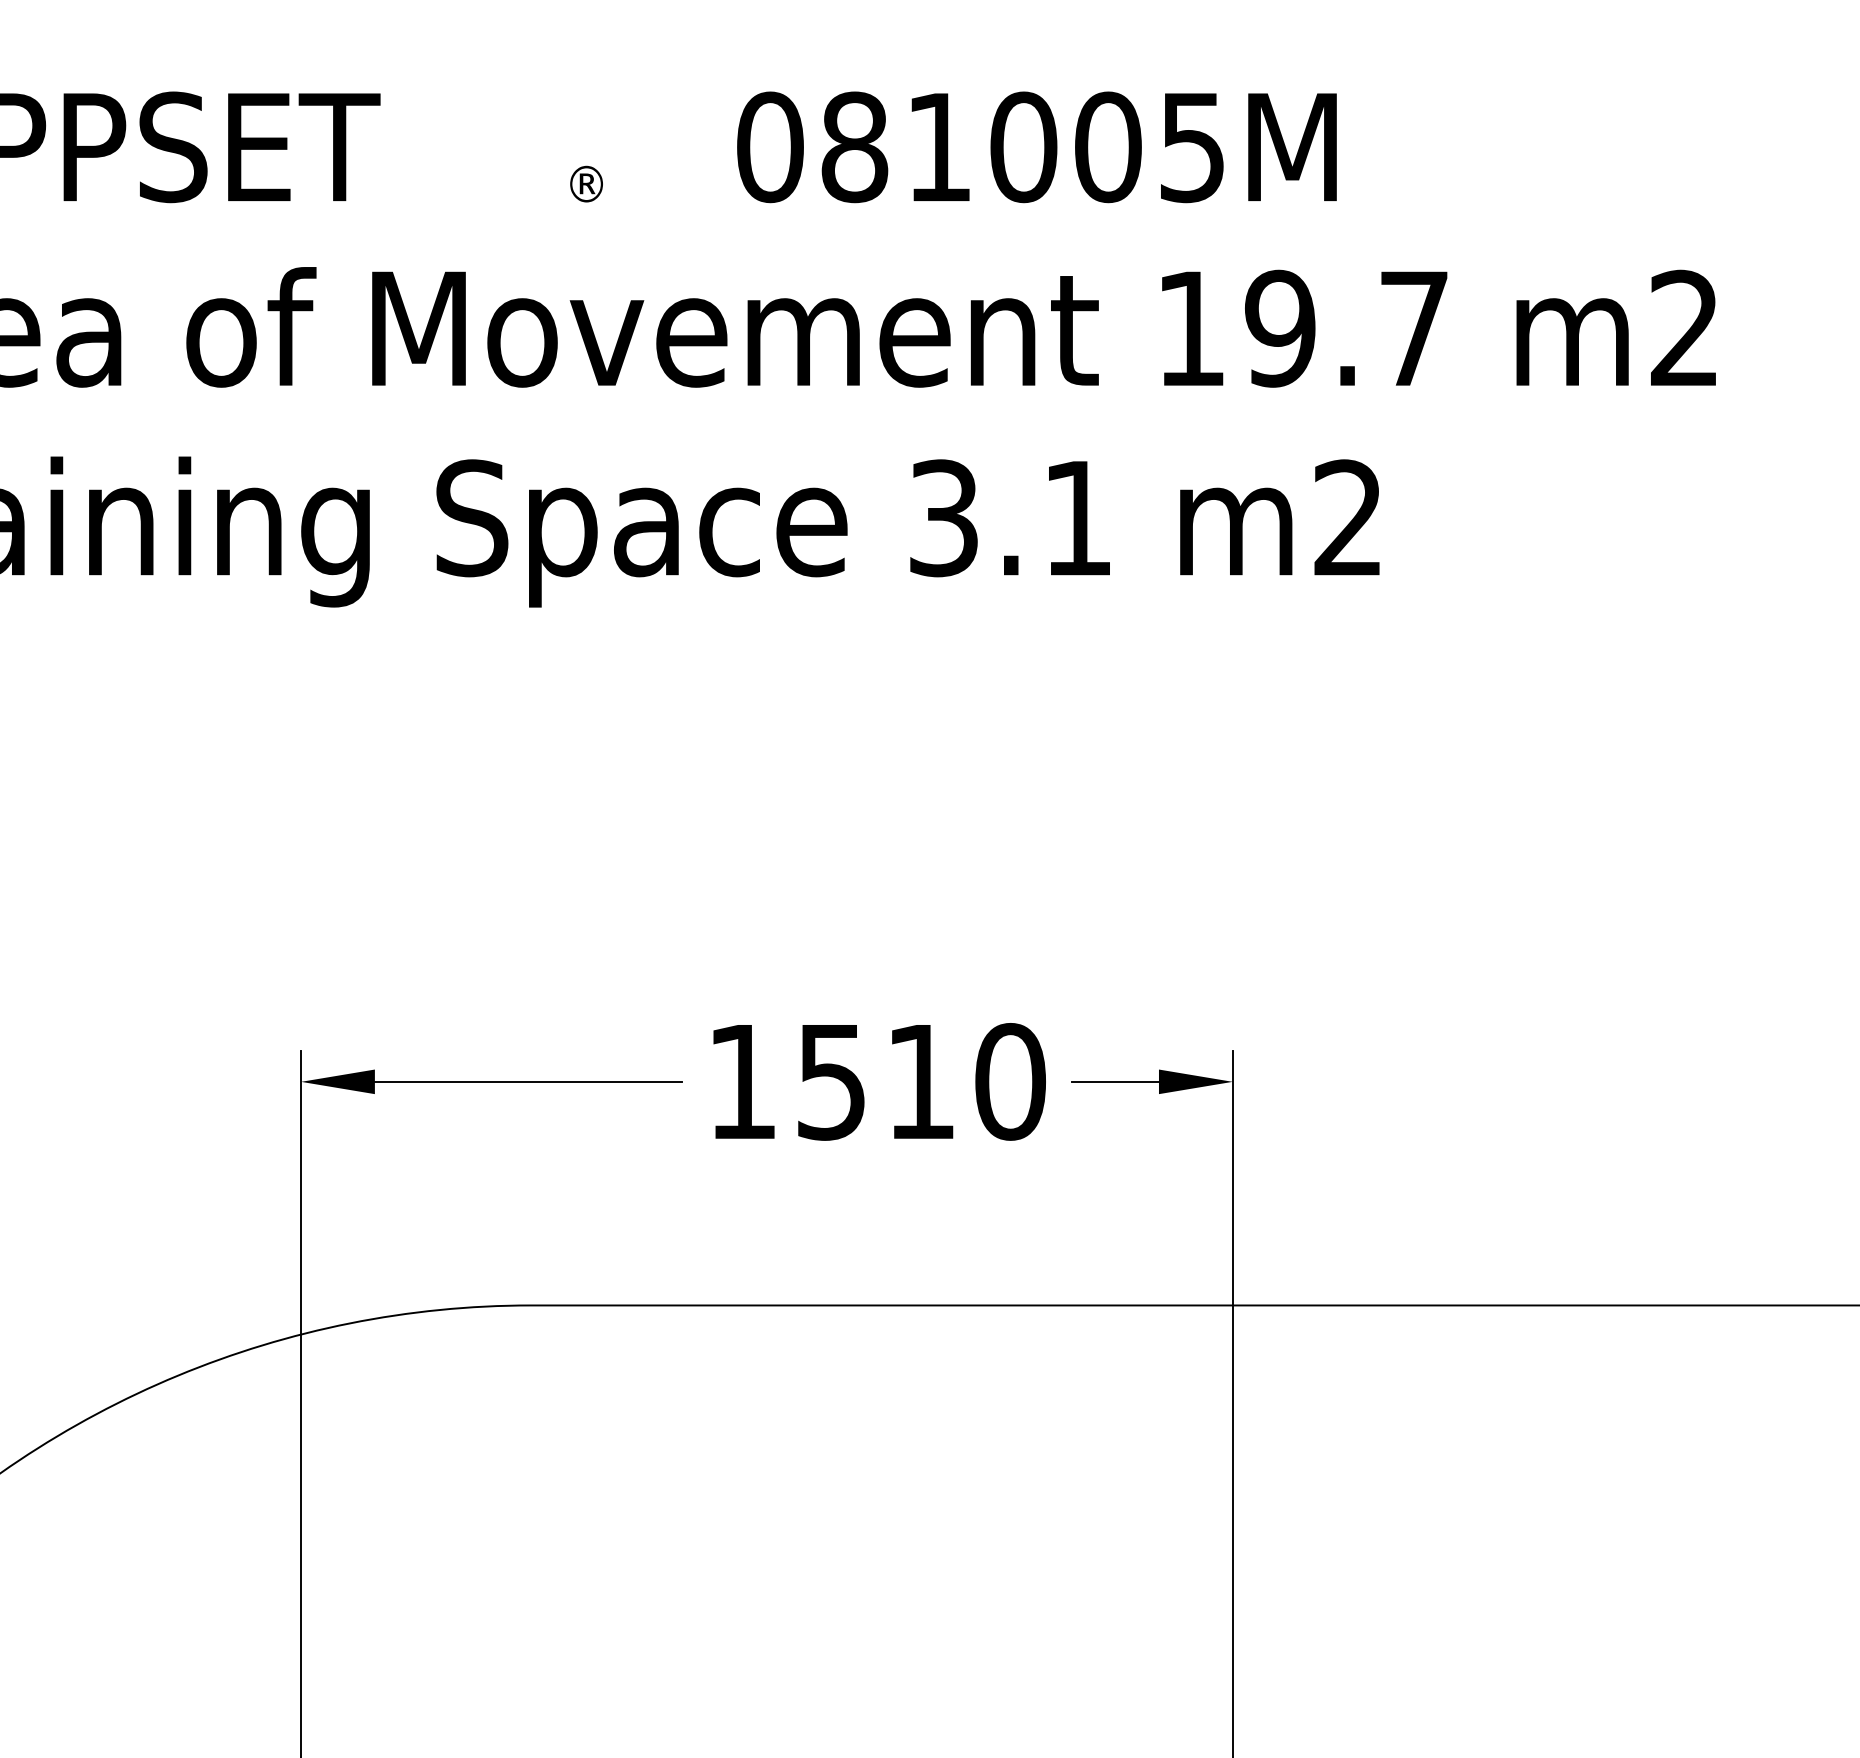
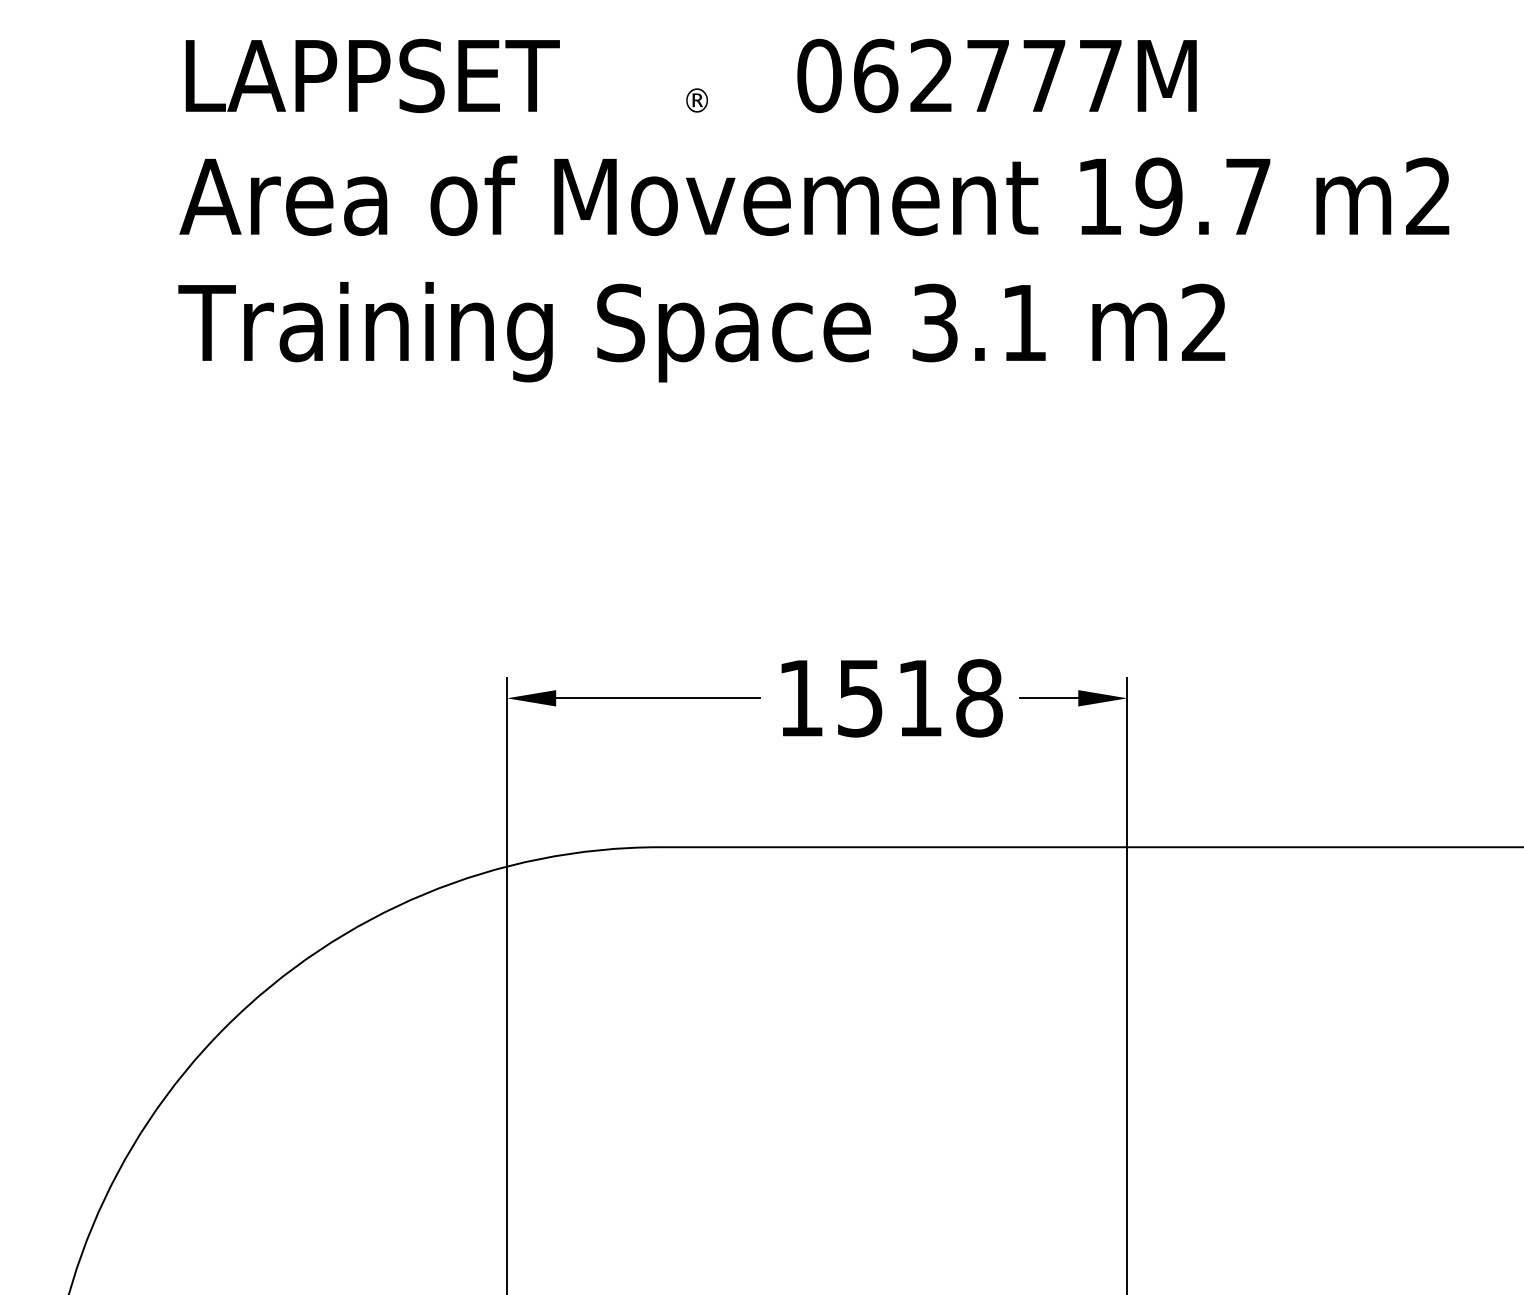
text: (1022, 146) -> (987, 75), 081005M -> 062777M
text: (1010, 1082) -> (979, 698), 1510 -> 1518

